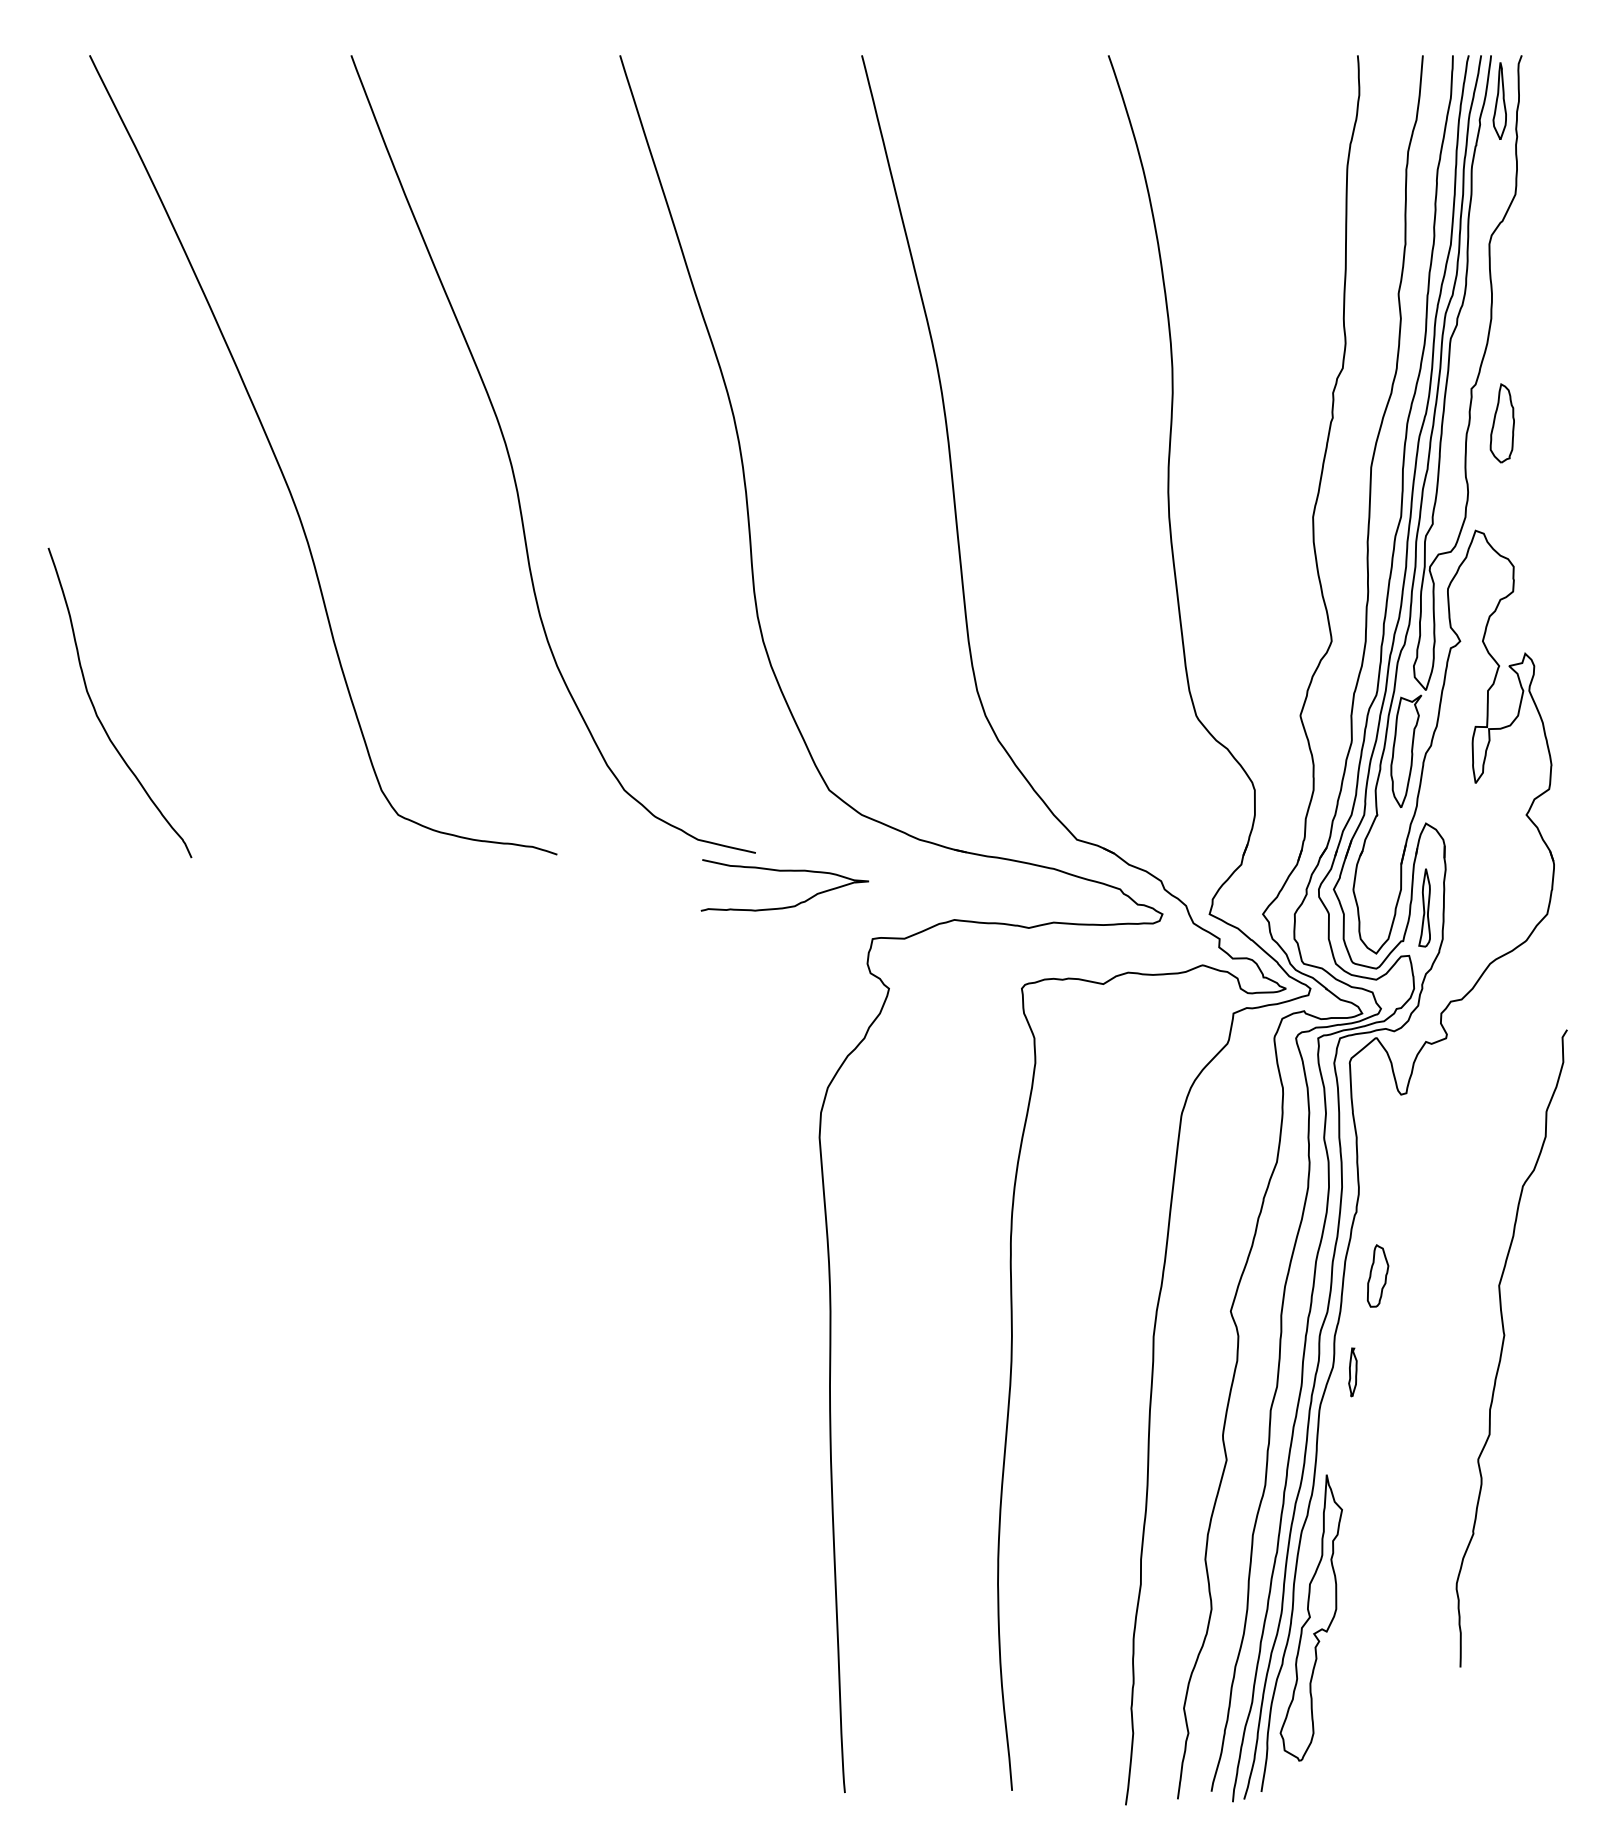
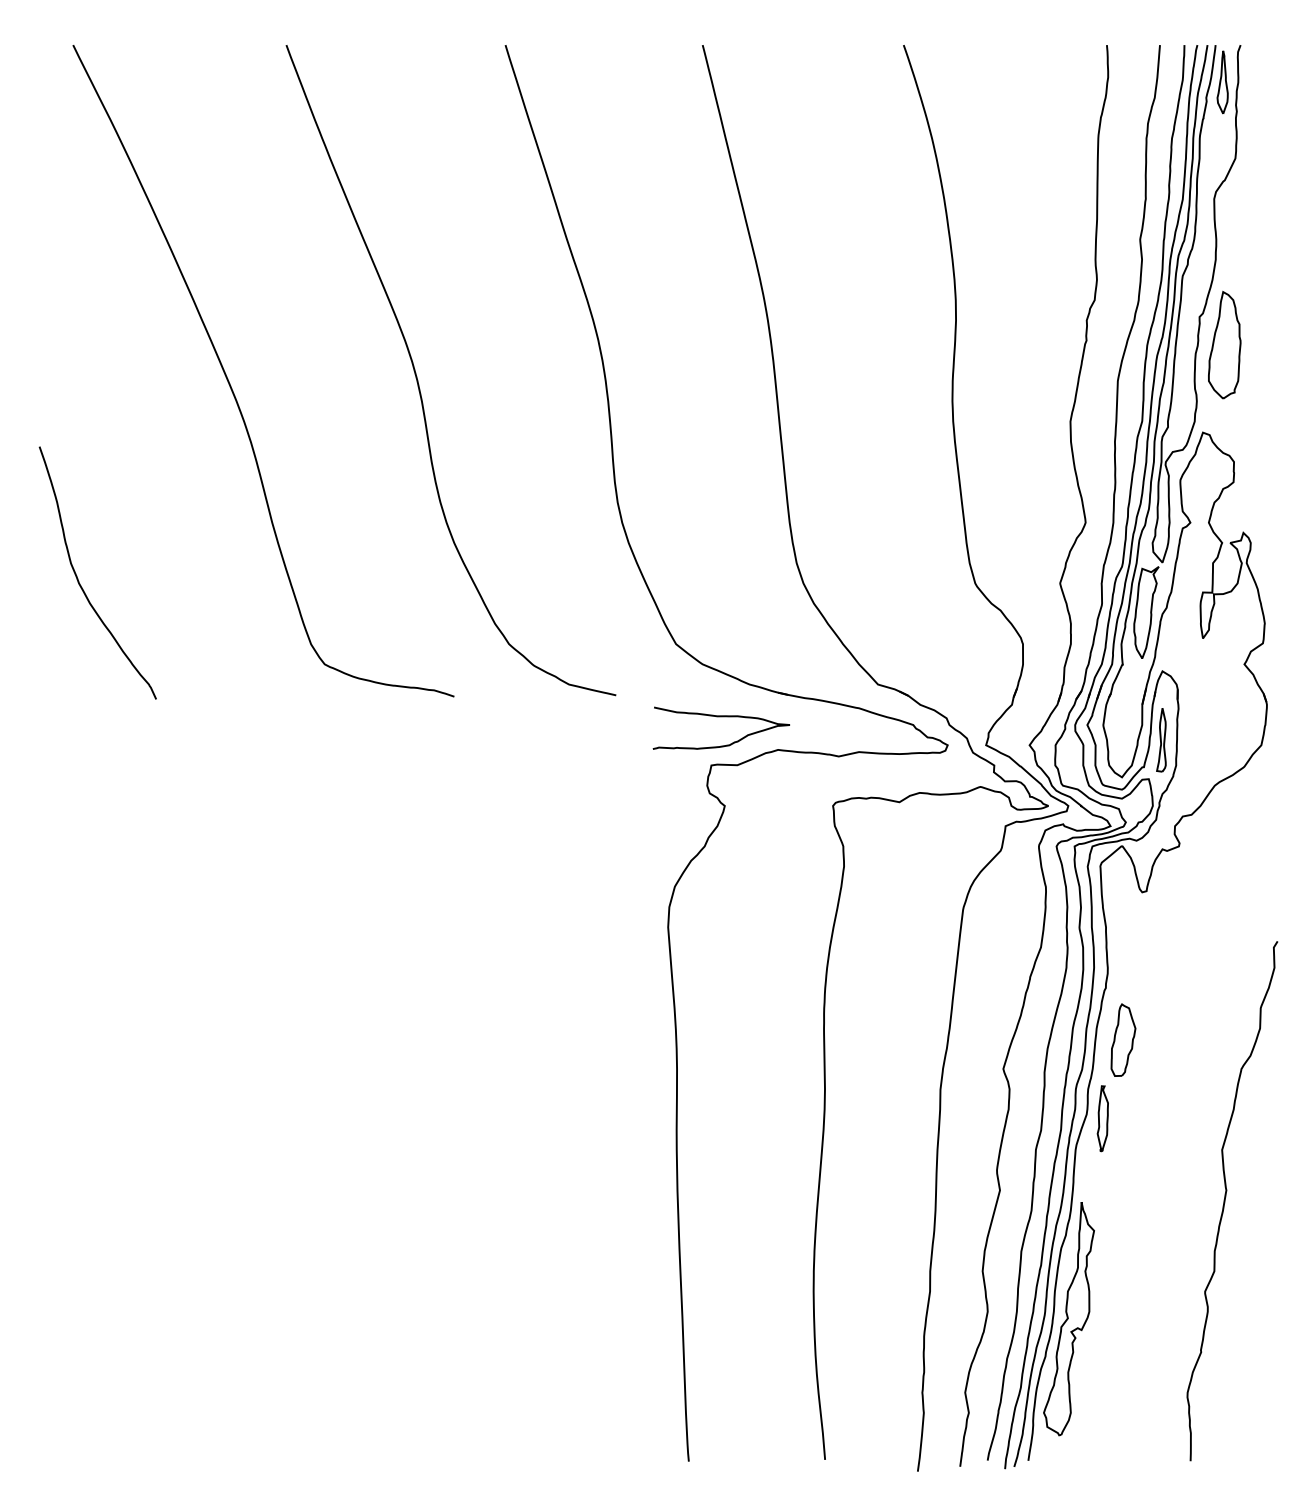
part: (1502, 423) -> (1224, 345), size x1.67
curve: (784, 871) -> (721, 716), moved
part: (1377, 1275) -> (1122, 1039), size x1.43
curve: (1503, 1347) -> (1225, 1200), moved
part: (1352, 1372) -> (1102, 1118), size x1.67

